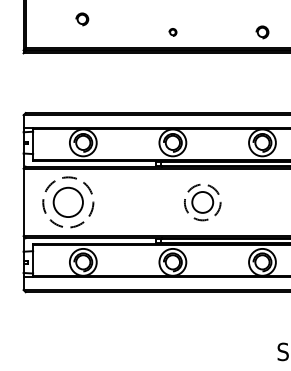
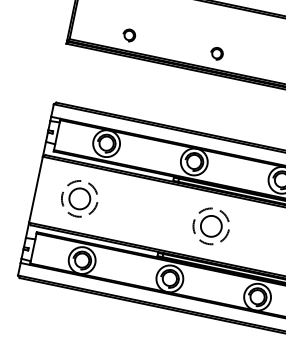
part: (82, 19) -> (129, 35), moved
part: (172, 32) -> (216, 53), size x1.67
part: (68, 202) -> (79, 198), size x0.71

